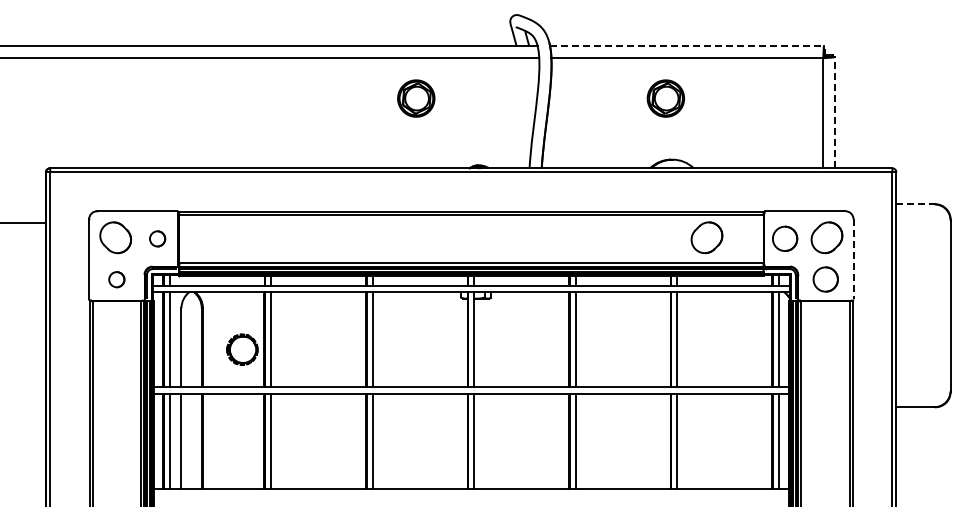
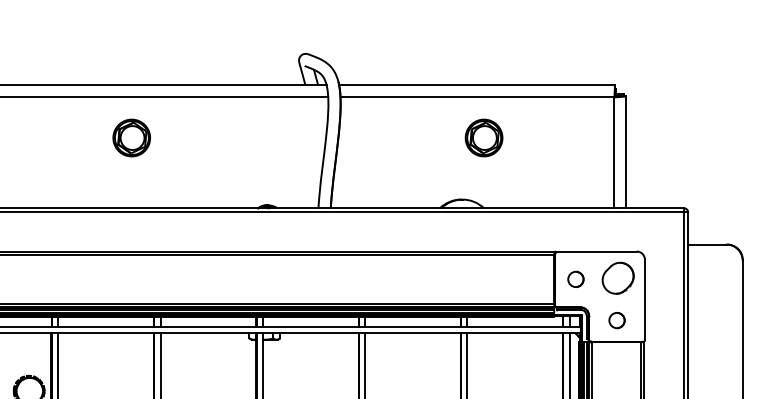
line: (686, 46) -> (476, 85), dashed -> solid
part: (416, 98) -> (131, 137), moved
part: (665, 98) -> (483, 137), moved
line: (834, 112) -> (625, 152), dashed -> solid
line: (915, 204) -> (707, 244), dashed -> solid
part: (706, 237) -> (496, 278), removed
circle: (784, 238) -> (575, 279), size x0.62
line: (853, 259) -> (644, 300), dashed -> solid
circle: (825, 279) -> (616, 320), size x0.62

